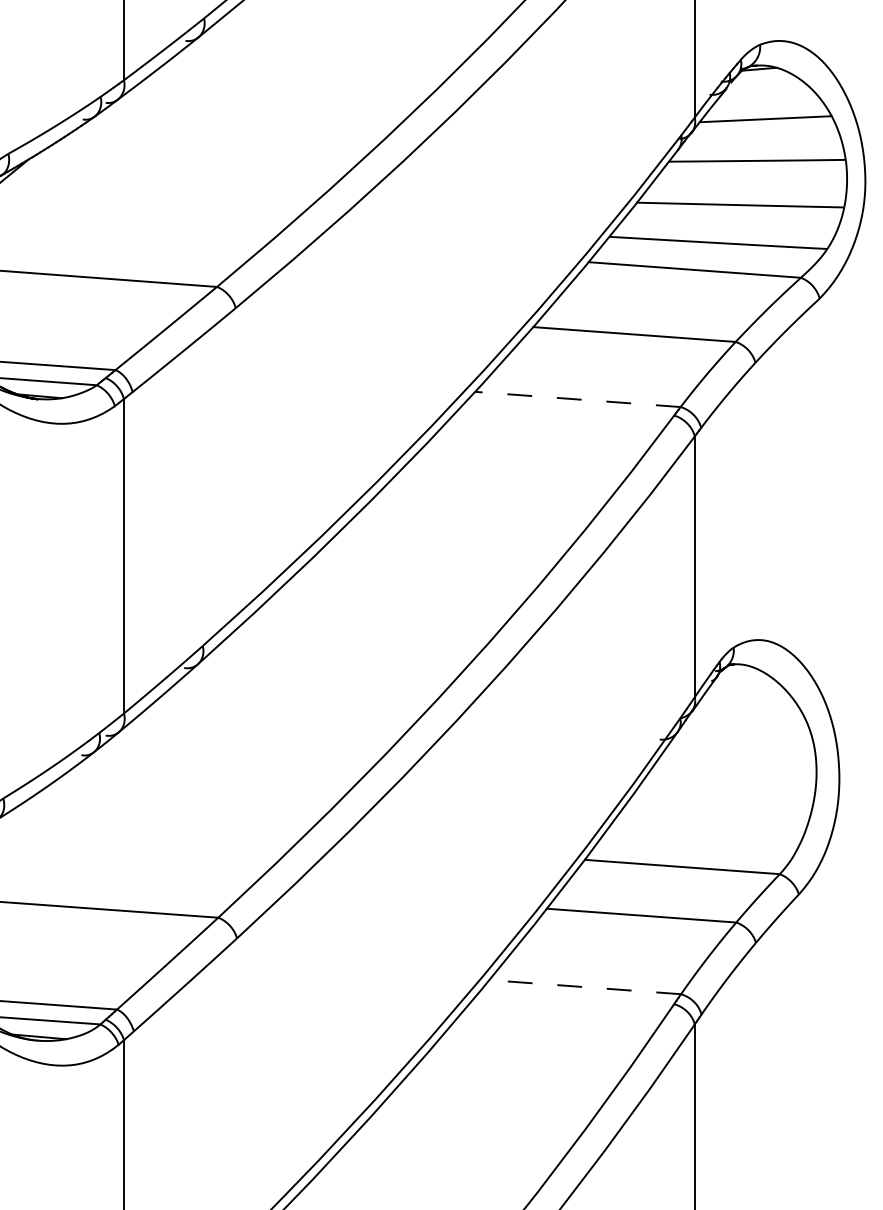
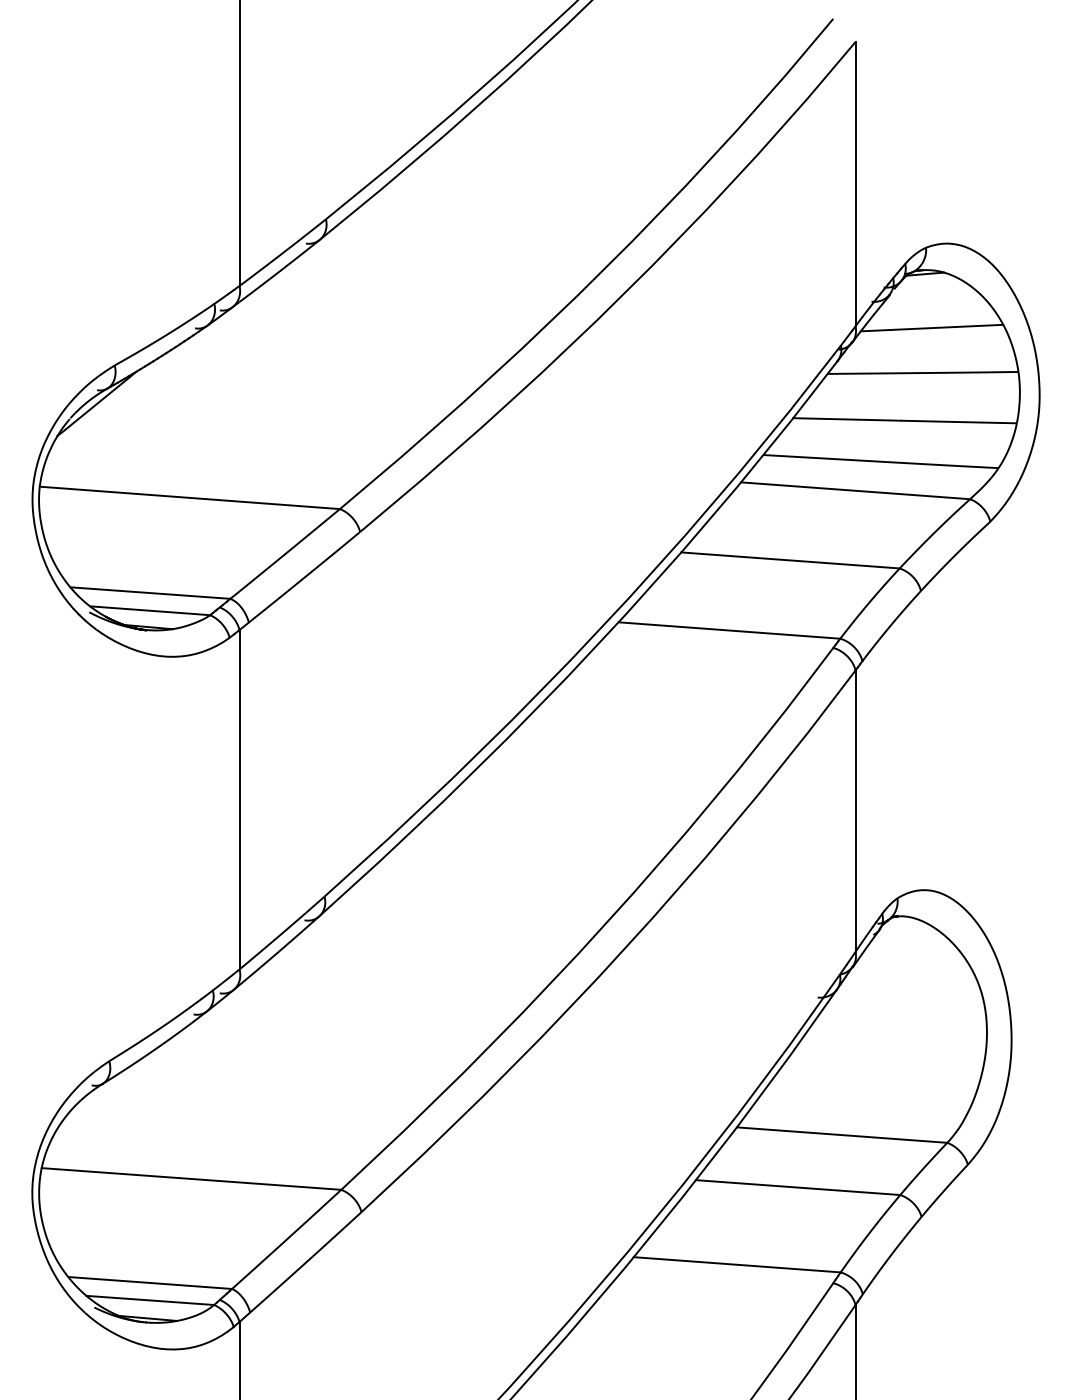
line: (577, 399) -> (728, 630), dashed -> solid
line: (585, 986) -> (737, 1264), dashed -> solid

